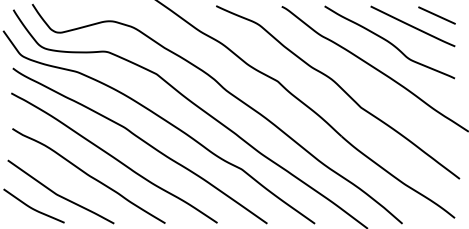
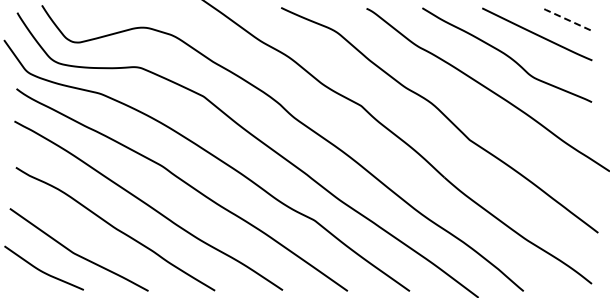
line: (437, 15) -> (569, 20), solid -> dashed

